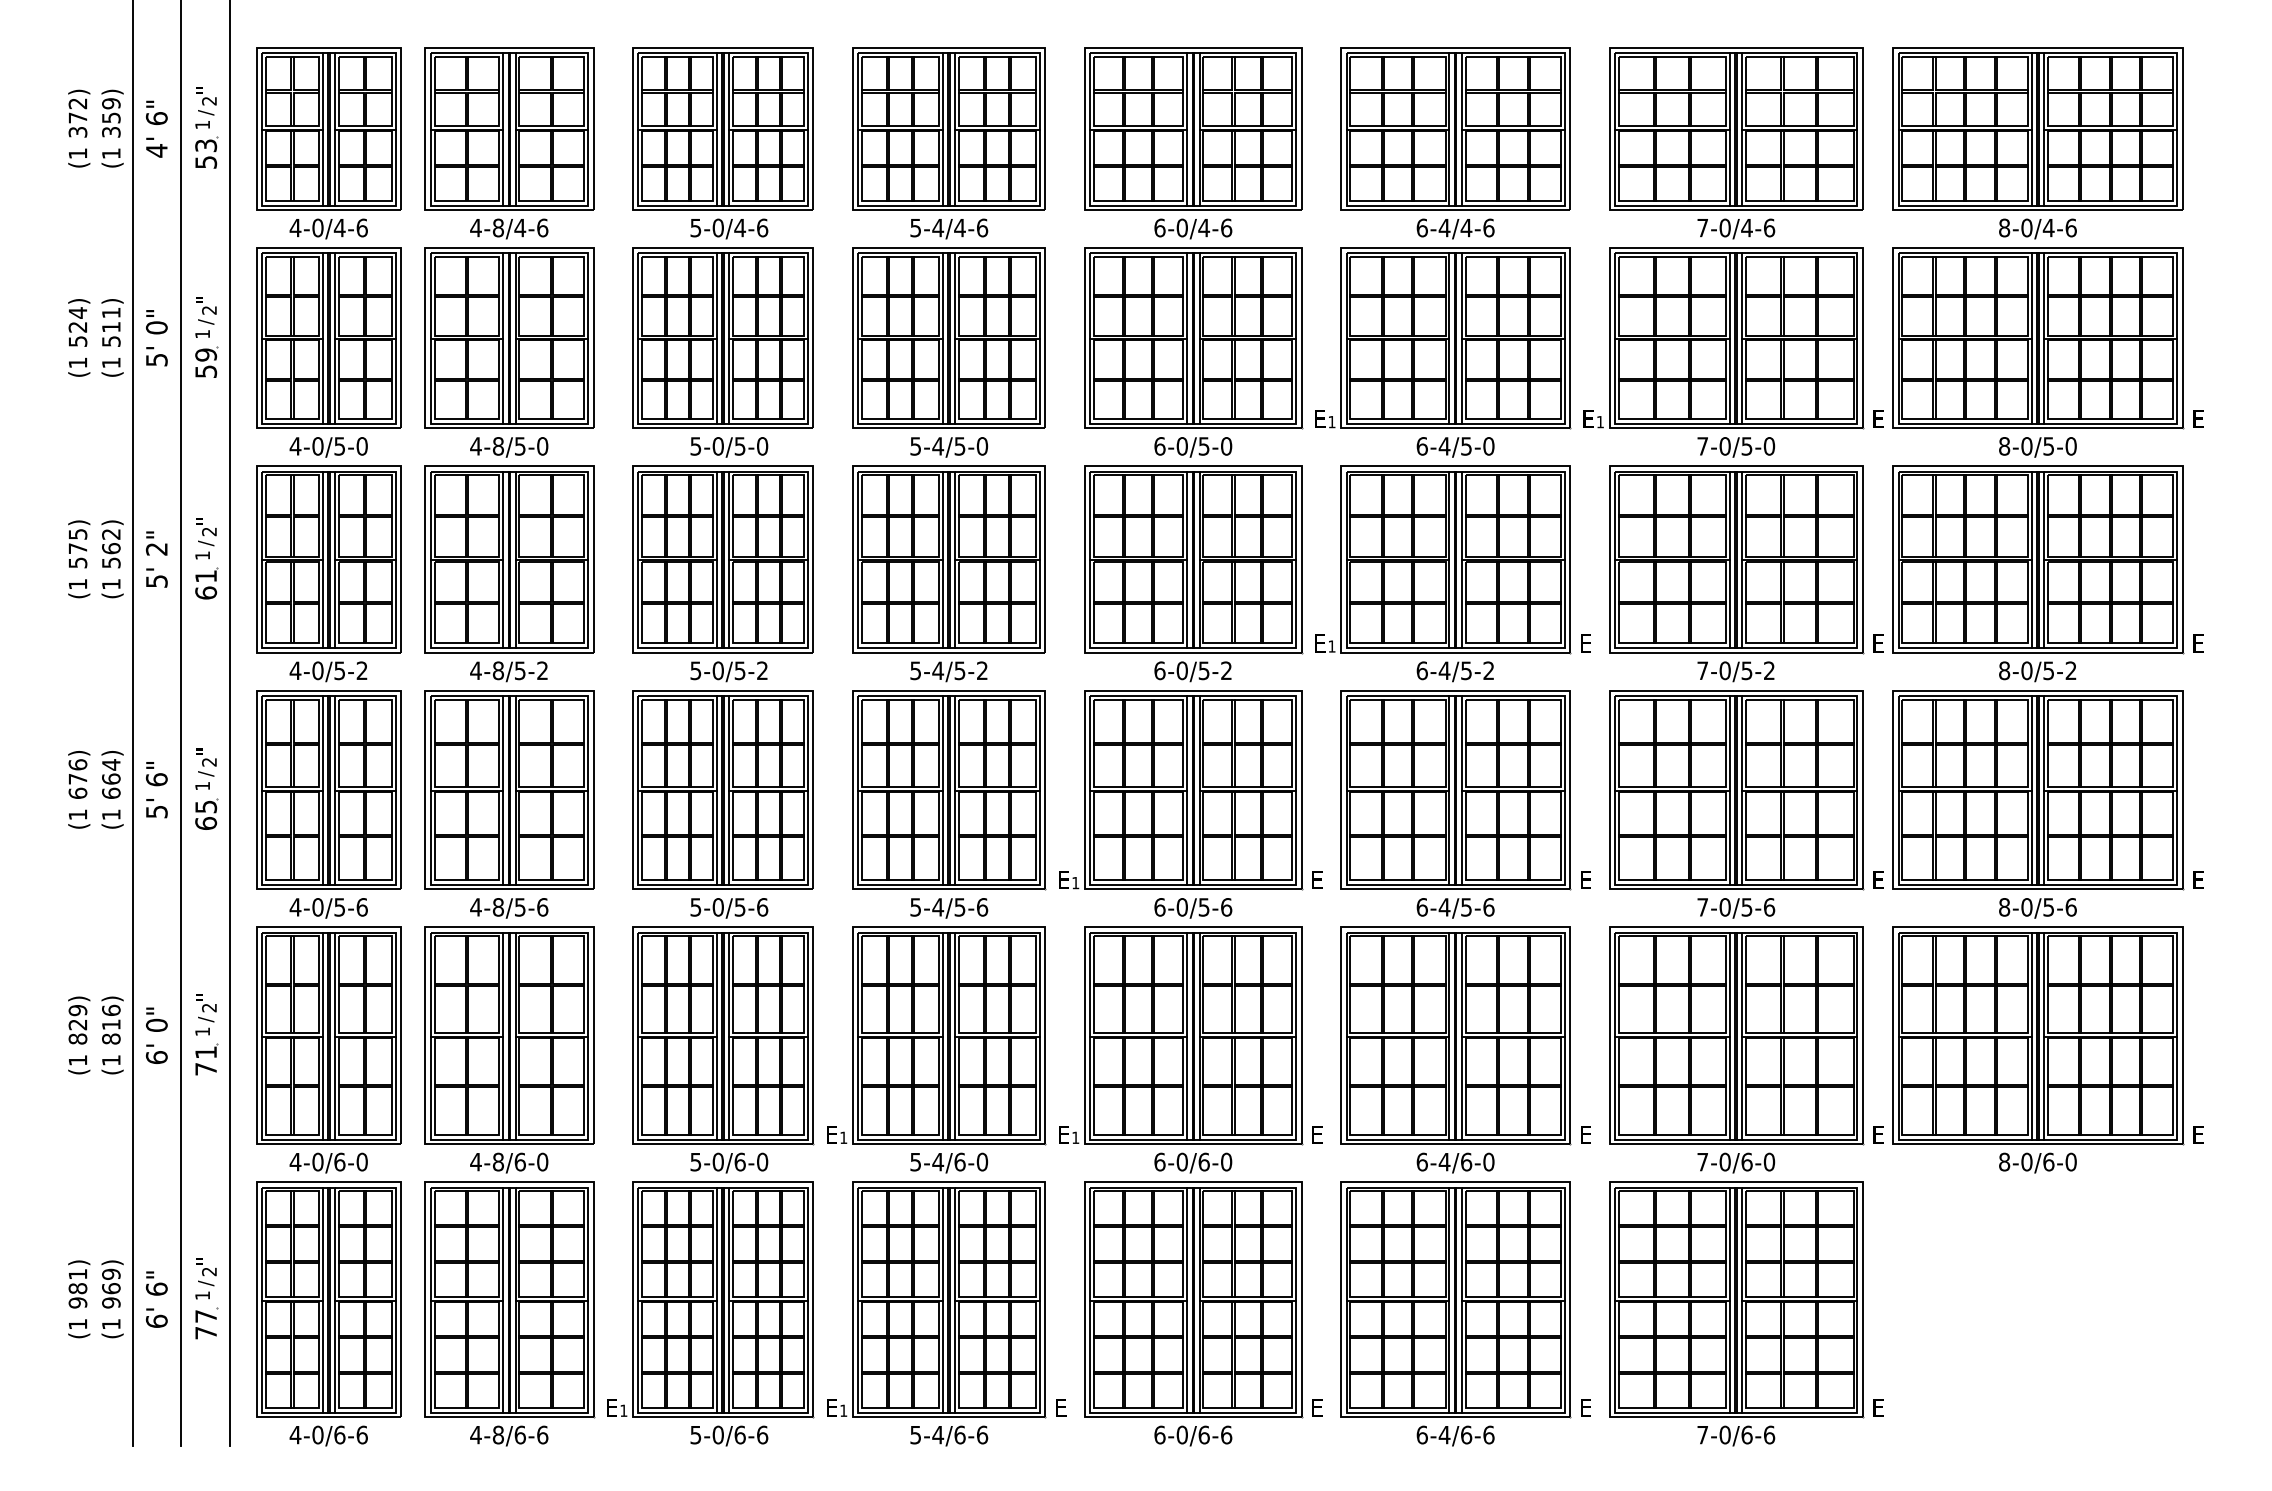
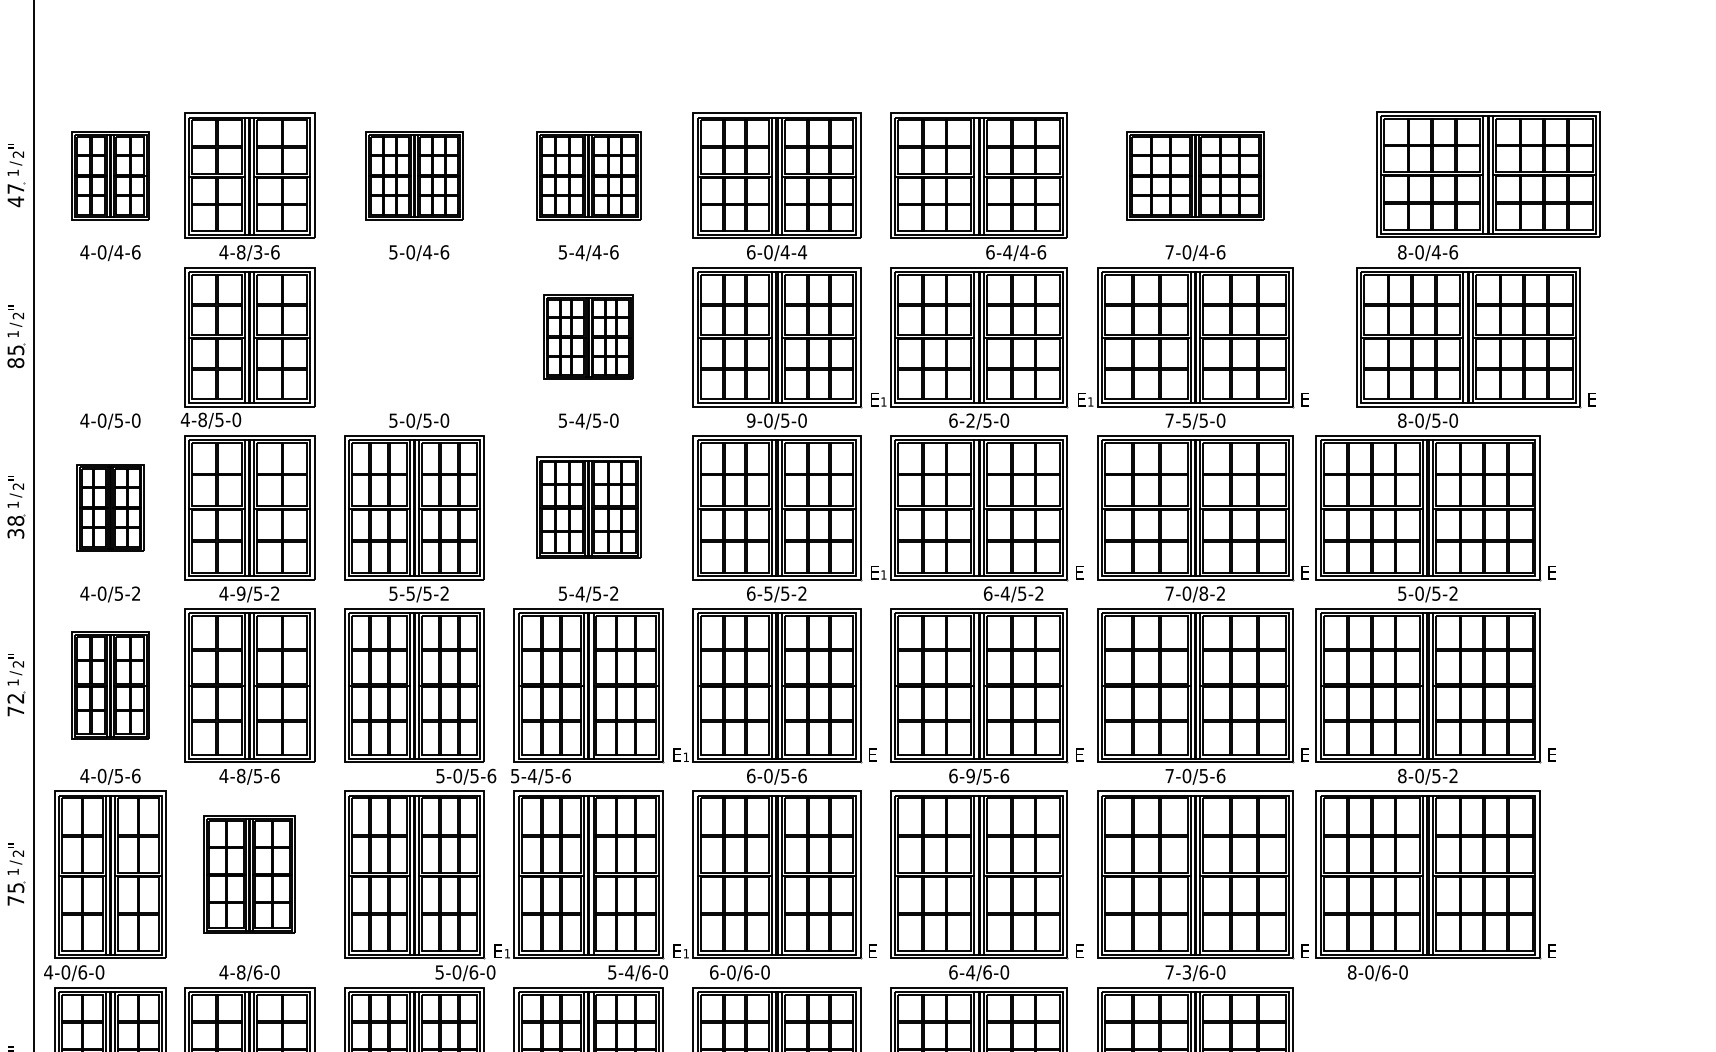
part: (328, 128) -> (110, 175), size x0.7
part: (722, 128) -> (413, 175), size x0.7
part: (948, 128) -> (588, 175), size x0.7
part: (1736, 128) -> (1195, 175), size x0.7
part: (2037, 128) -> (1487, 174), moved
text: (206, 154) -> (16, 195), 53 -> 47
text: (520, 227) -> (258, 251), 4-8/4-6 -> 4-8/3-6
text: (1226, 227) -> (802, 251), 6-0/4-6 -> 6-0/4-4
text: (1455, 228) -> (1016, 252), moved
part: (328, 337) -> (110, 336), removed
part: (722, 337) -> (413, 336), removed
part: (948, 337) -> (588, 336), size x0.6
part: (2047, 338) -> (1475, 337), moved
text: (206, 363) -> (16, 356), 59 -> 85
text: (1159, 446) -> (750, 420), 6-0/5-0 -> 9-0/5-0
text: (1444, 446) -> (970, 420), 6-4/5-0 -> 6-2/5-0
text: (1724, 446) -> (1186, 420), 7-0/5-0 -> 7-5/5-0
text: (509, 447) -> (211, 420), moved
part: (328, 559) -> (110, 507), size x0.6
part: (948, 559) -> (588, 507), size x0.7
text: (206, 584) -> (16, 527), 61 -> 38
text: (497, 670) -> (240, 593), 4-8/5-2 -> 4-9/5-2
text: (717, 670) -> (410, 593), 5-0/5-2 -> 5-5/5-2
text: (1181, 670) -> (767, 593), 6-0/5-2 -> 6-5/5-2
text: (1746, 670) -> (1203, 593), 7-0/5-2 -> 7-0/8-2
text: (2004, 670) -> (1402, 593), 8-0/5-2 -> 5-0/5-2
text: (1454, 671) -> (1012, 594), moved
part: (328, 789) -> (110, 685), size x0.7
text: (206, 814) -> (16, 704), 65 -> 72
text: (1444, 907) -> (970, 776), 6-4/5-6 -> 6-9/5-6
text: (2070, 907) -> (1453, 776), 8-0/5-6 -> 8-0/5-2
text: (729, 908) -> (466, 776), moved
text: (949, 908) -> (541, 776), moved
part: (509, 1035) -> (249, 874), size x0.7
text: (206, 1052) -> (16, 887), 71 -> 75
text: (1724, 1161) -> (1186, 971), 7-0/6-0 -> 7-3/6-0
text: (328, 1162) -> (74, 972), moved
text: (729, 1162) -> (465, 972), moved
text: (949, 1162) -> (638, 972), moved
text: (1193, 1162) -> (740, 972), moved
text: (2037, 1162) -> (1377, 972), moved

